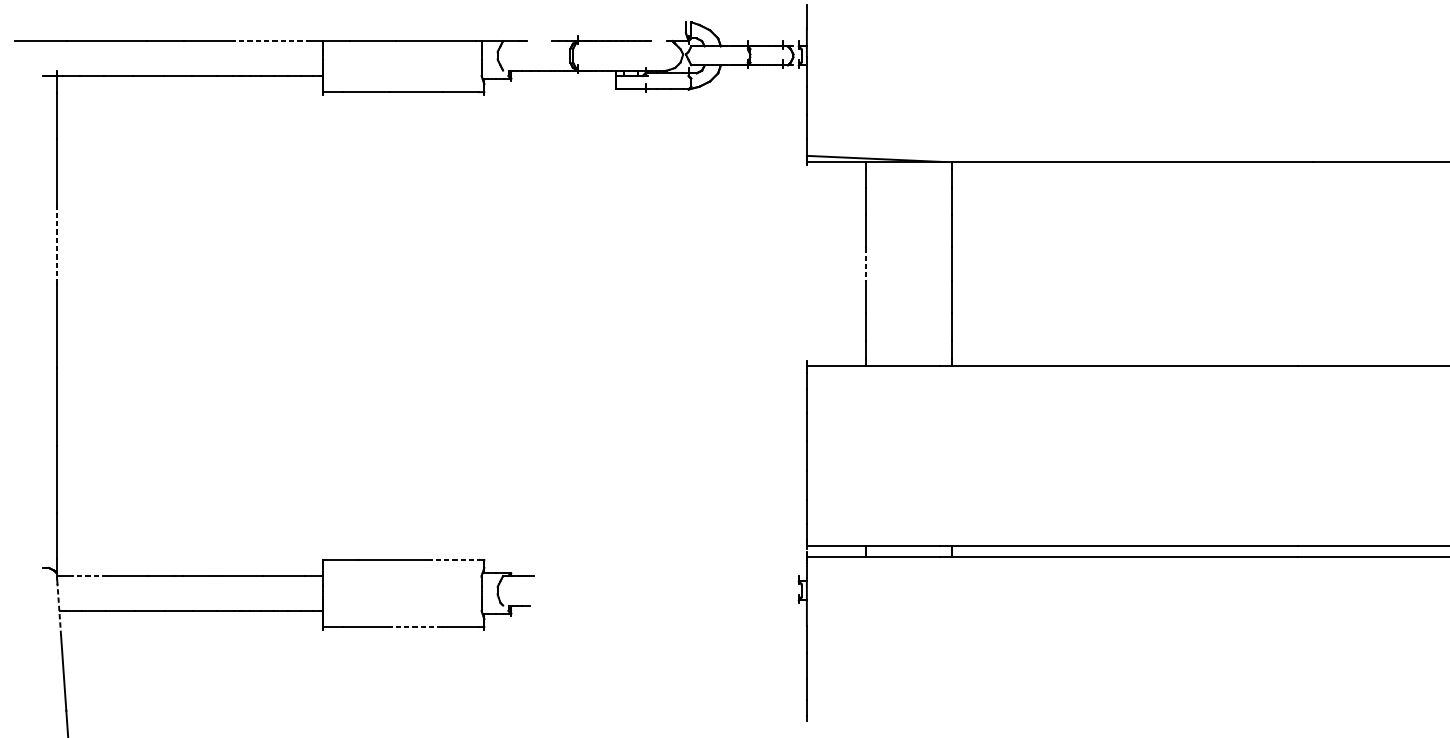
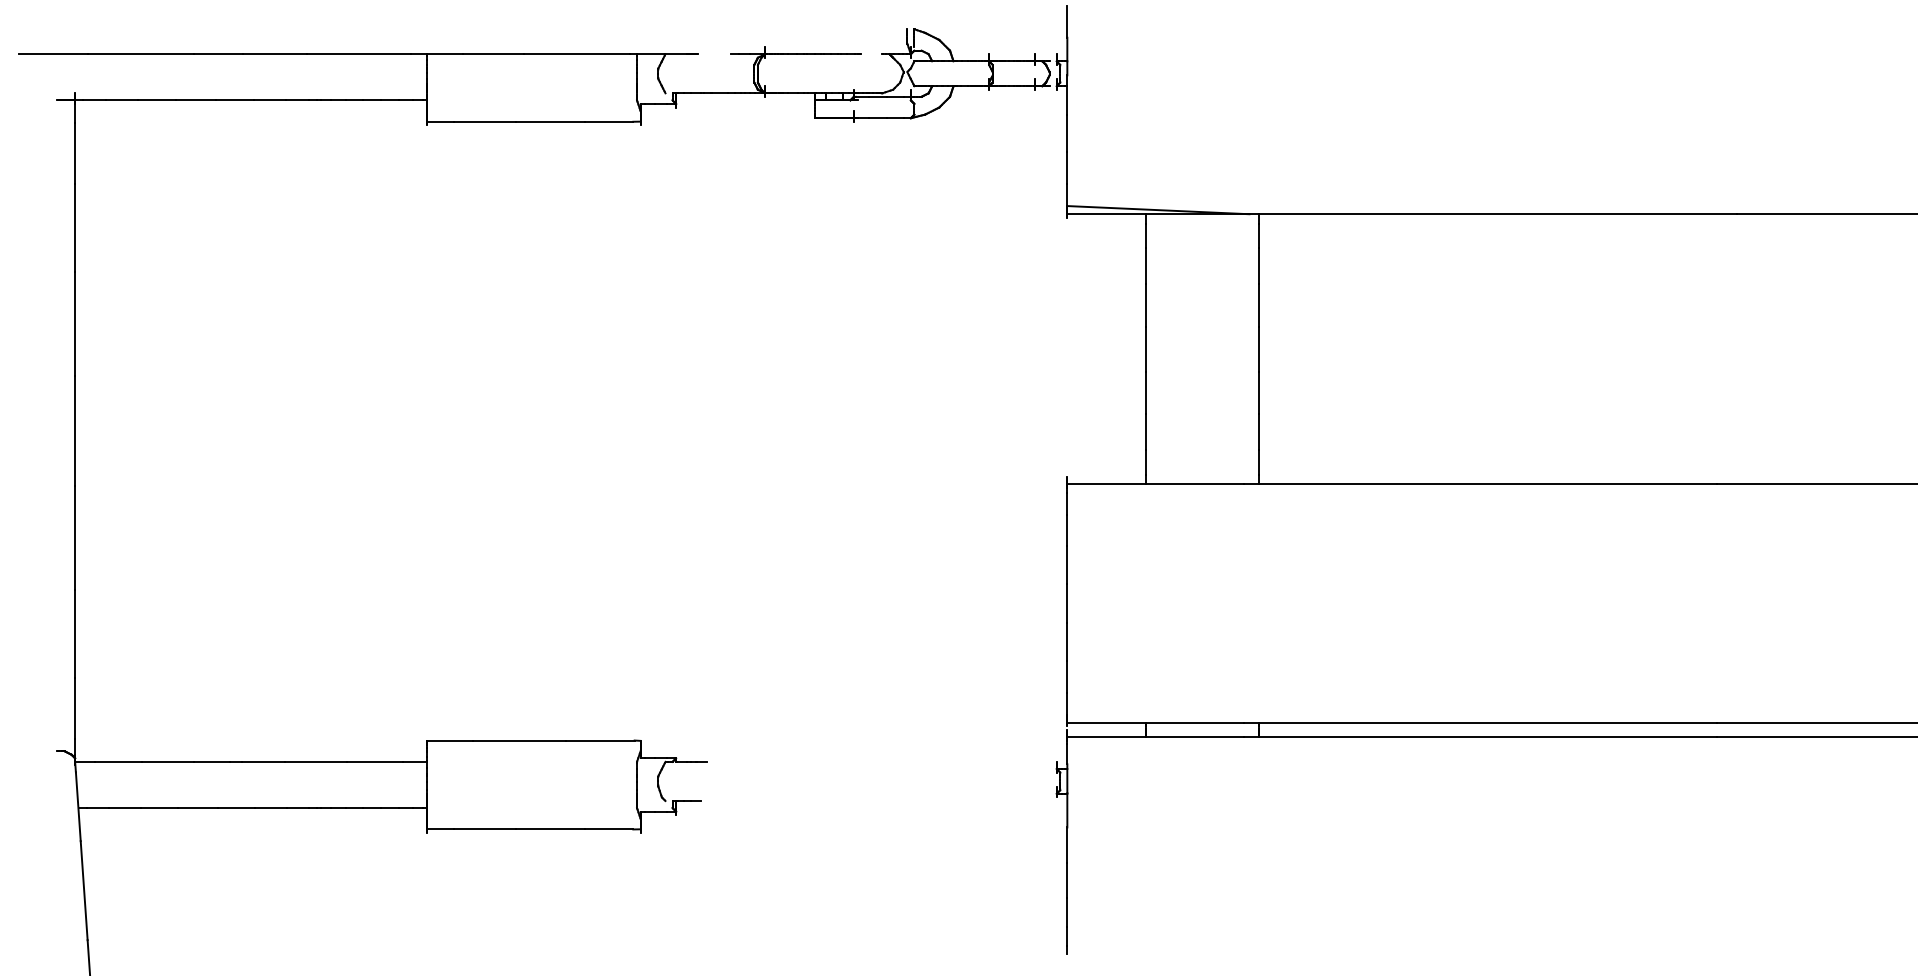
line: (271, 41) -> (358, 54), dashed -> solid
line: (57, 244) -> (75, 323), dashed -> solid
line: (865, 264) -> (1145, 349), dashed -> solid
line: (454, 559) -> (600, 740), dashed -> solid
line: (89, 575) -> (118, 761), dashed -> solid
line: (59, 609) -> (78, 806), dashed -> solid
line: (416, 627) -> (550, 829), dashed -> solid

